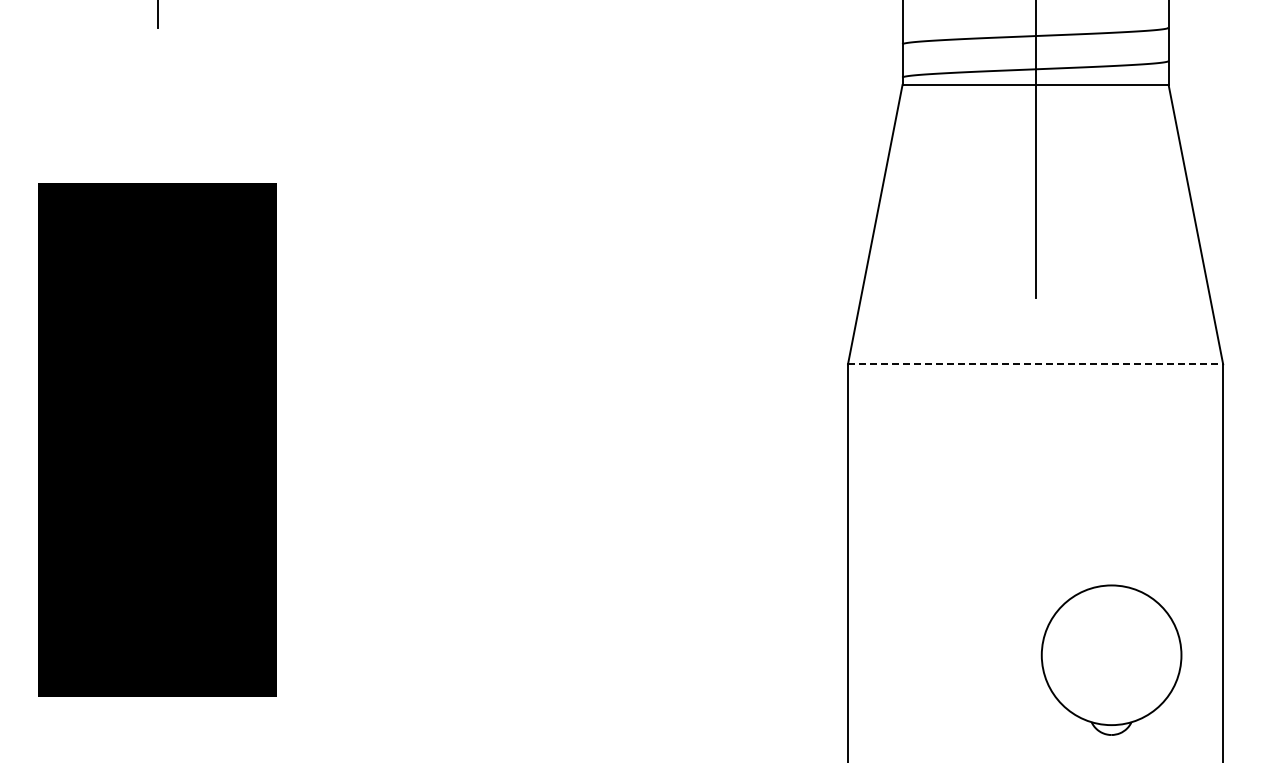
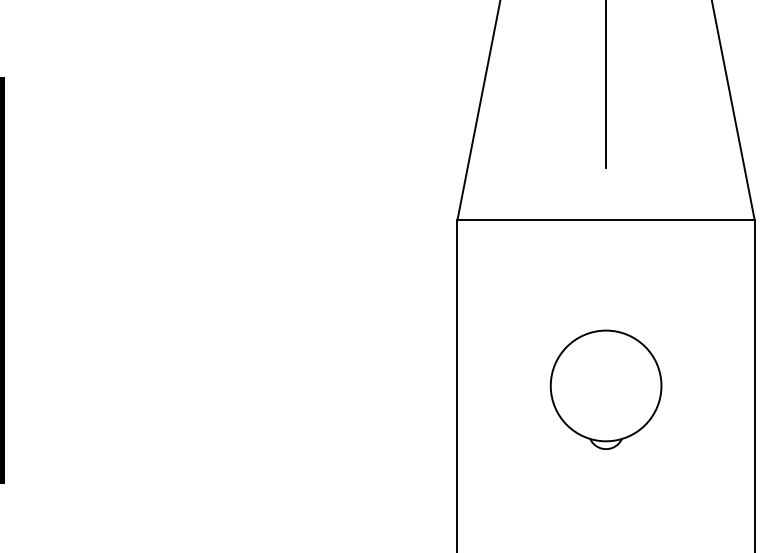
line: (1035, 364) -> (606, 220), dashed -> solid
part: (1111, 659) -> (606, 389), moved

